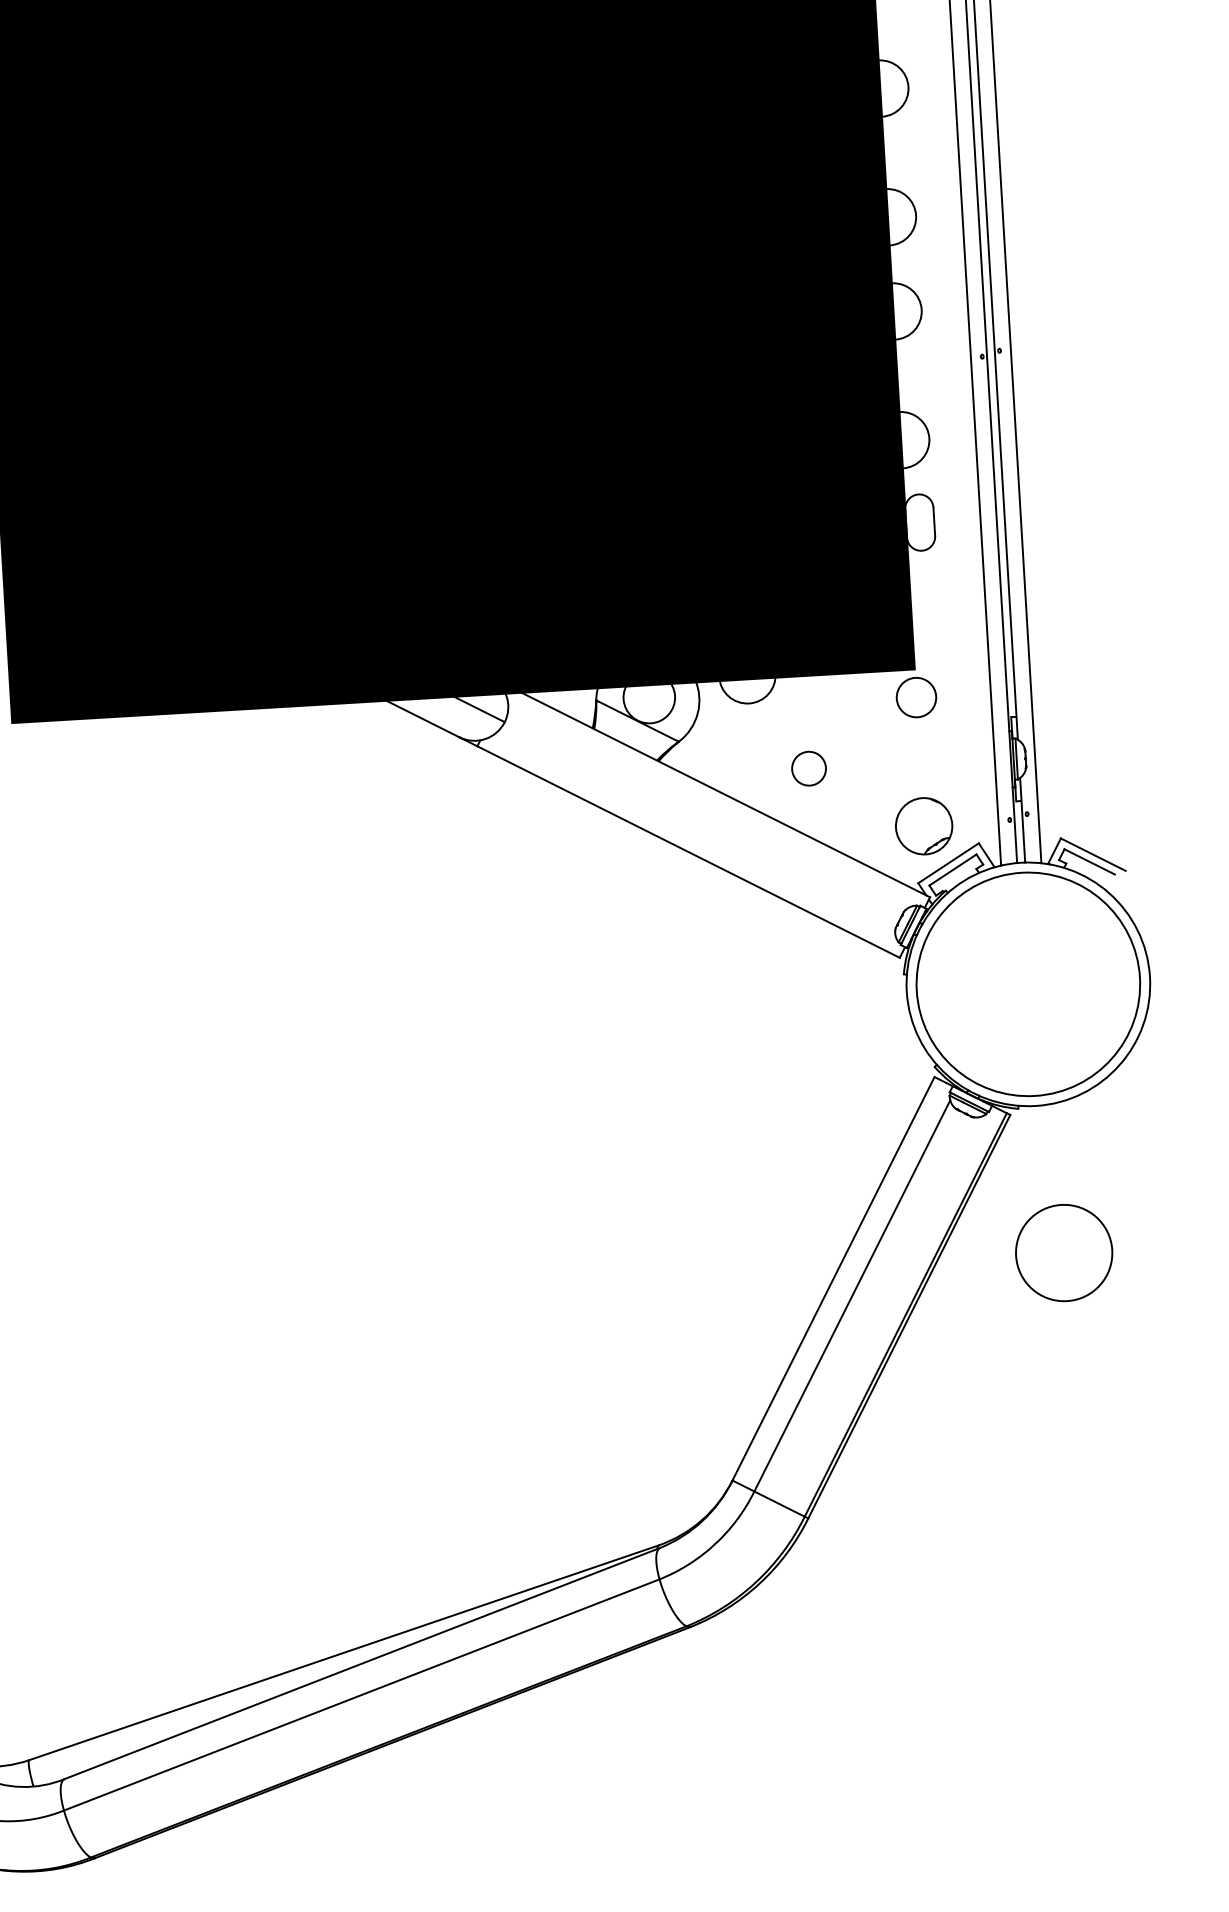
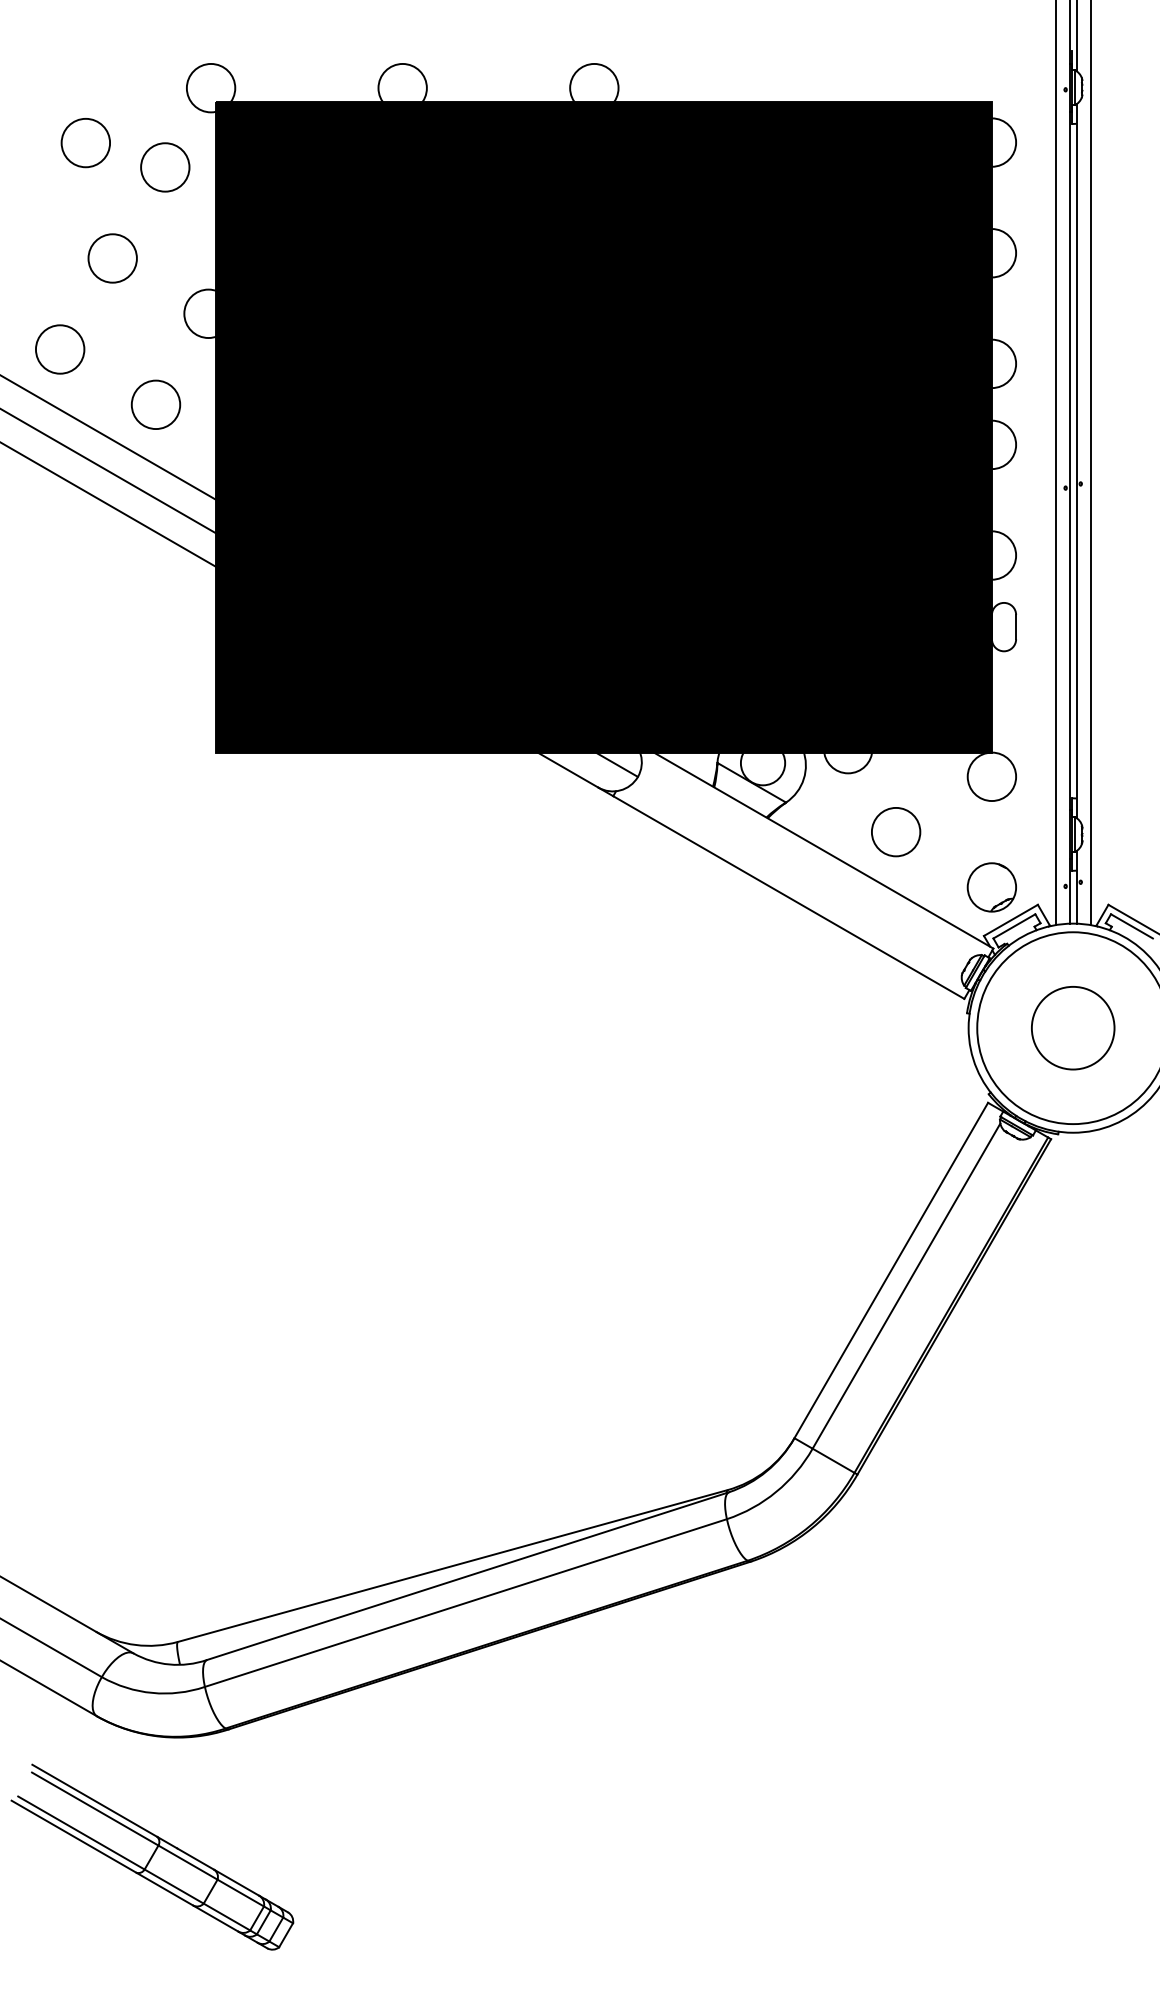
circle: (915, 697) -> (991, 776), size x1.43
circle: (809, 768) -> (896, 832), size x1.67
circle: (1064, 1253) -> (1073, 1028), moved

